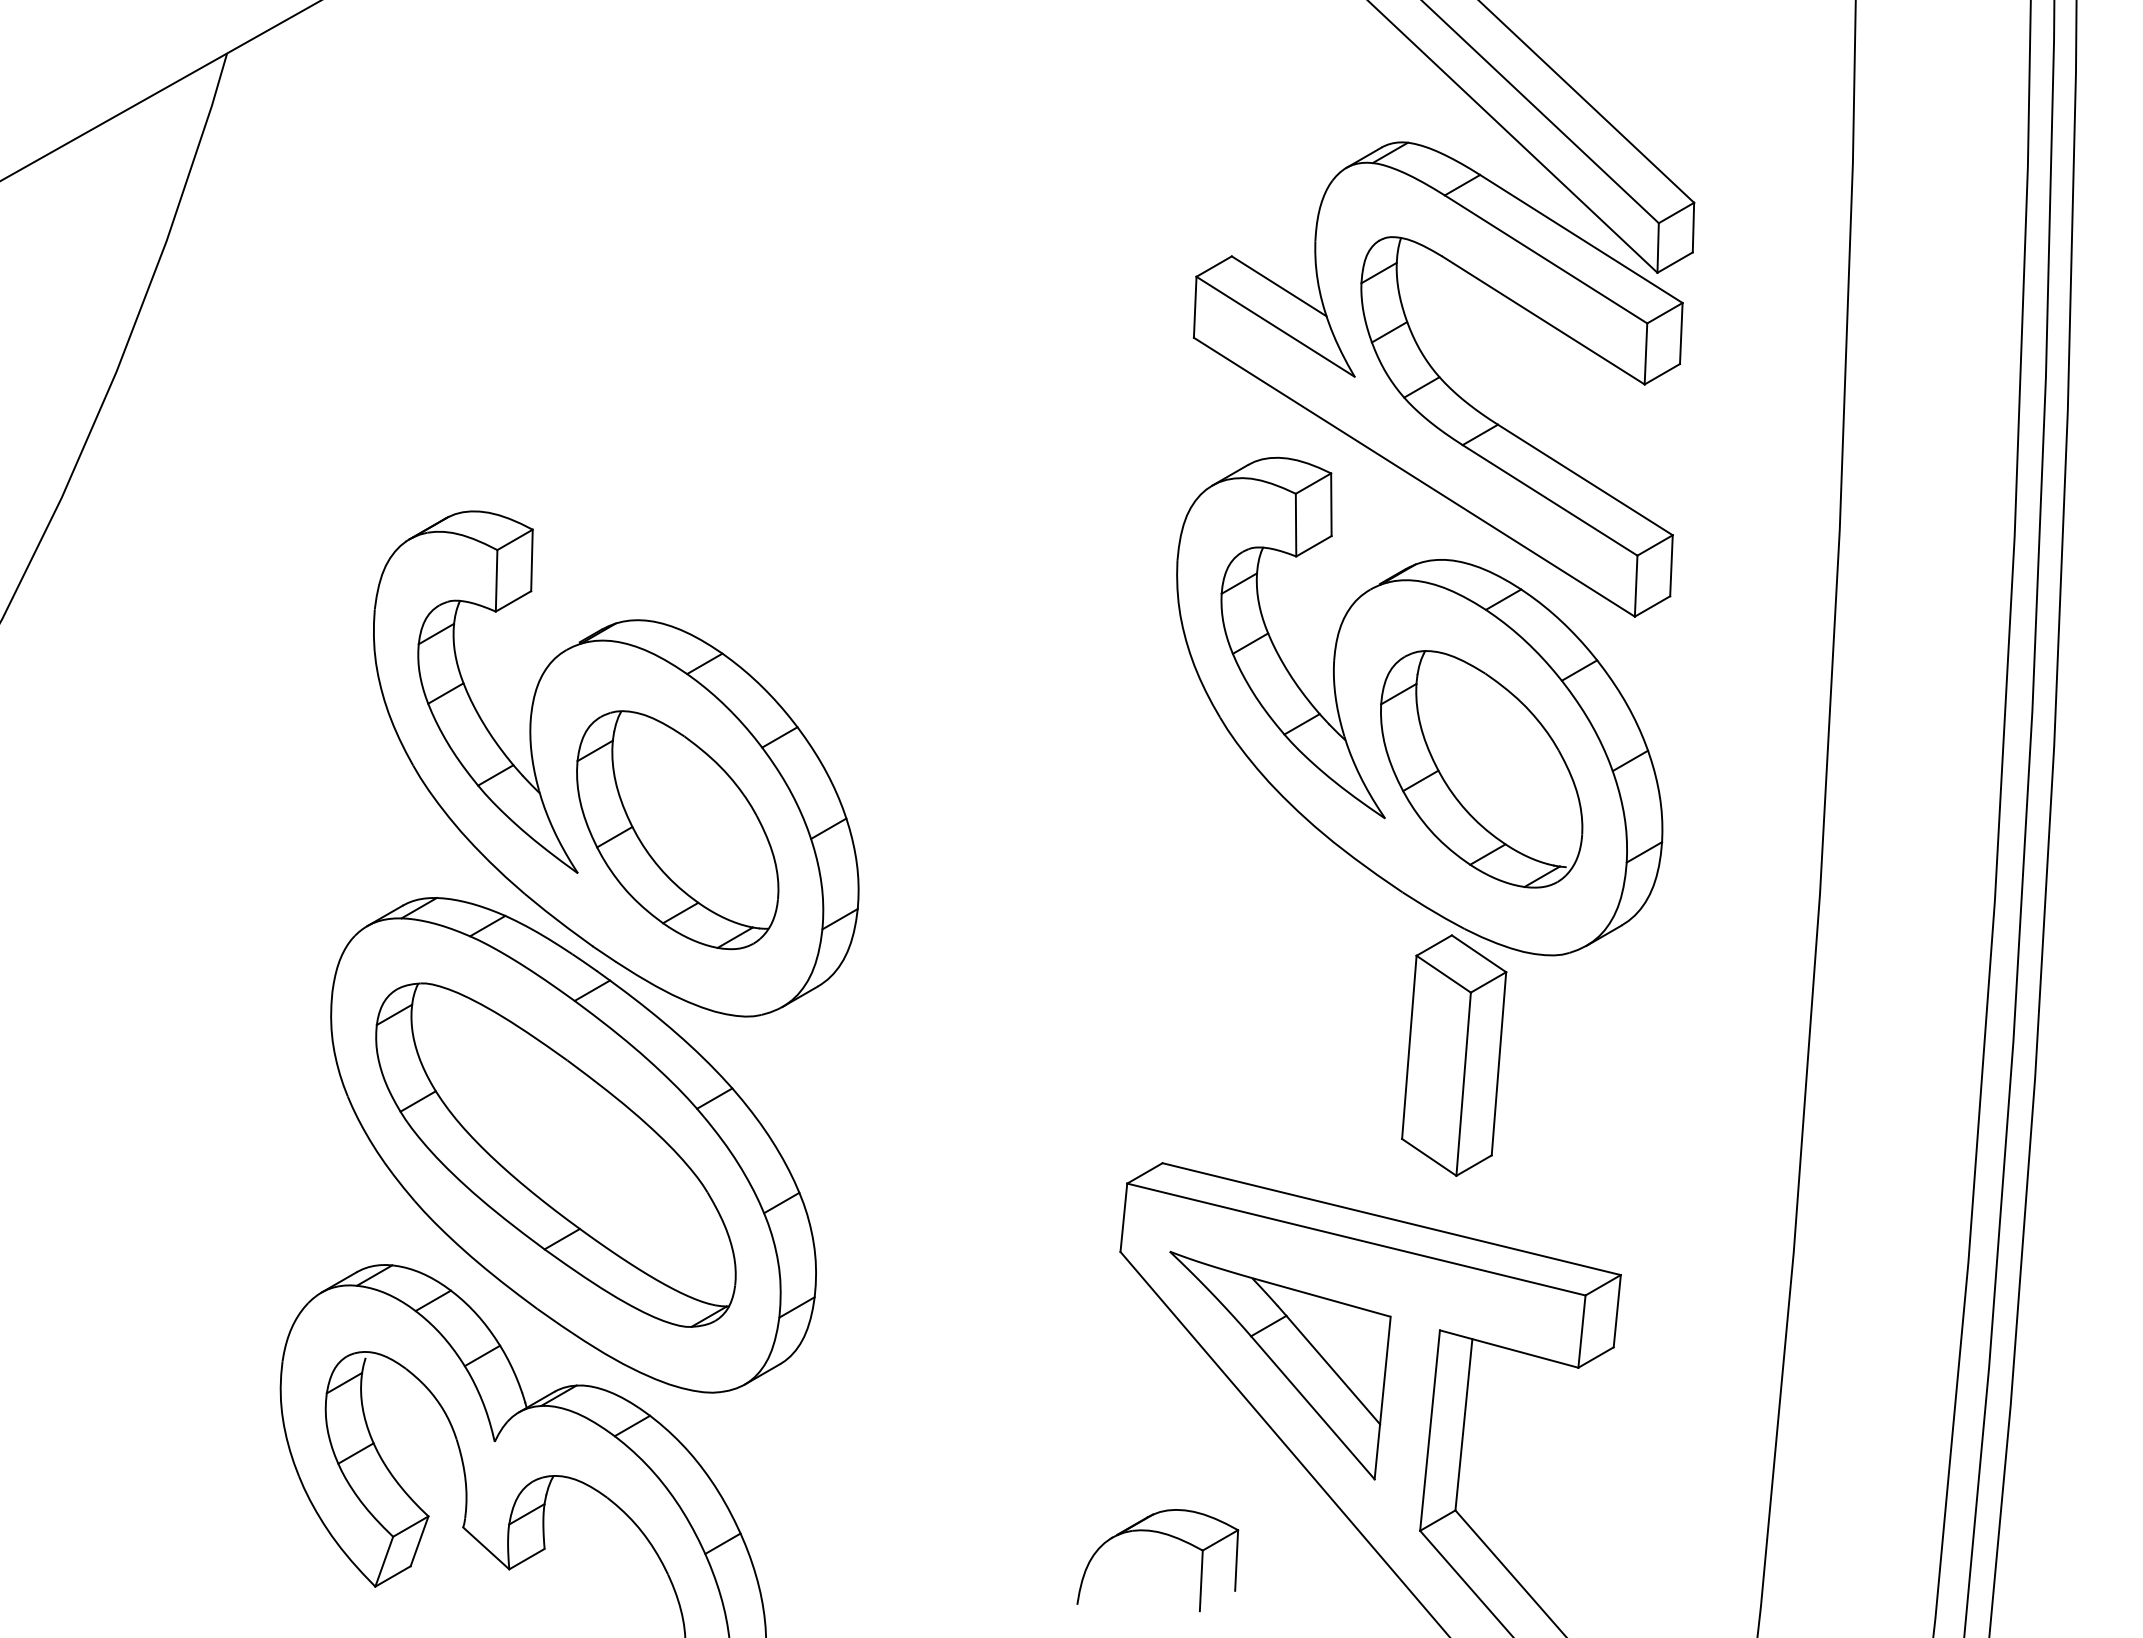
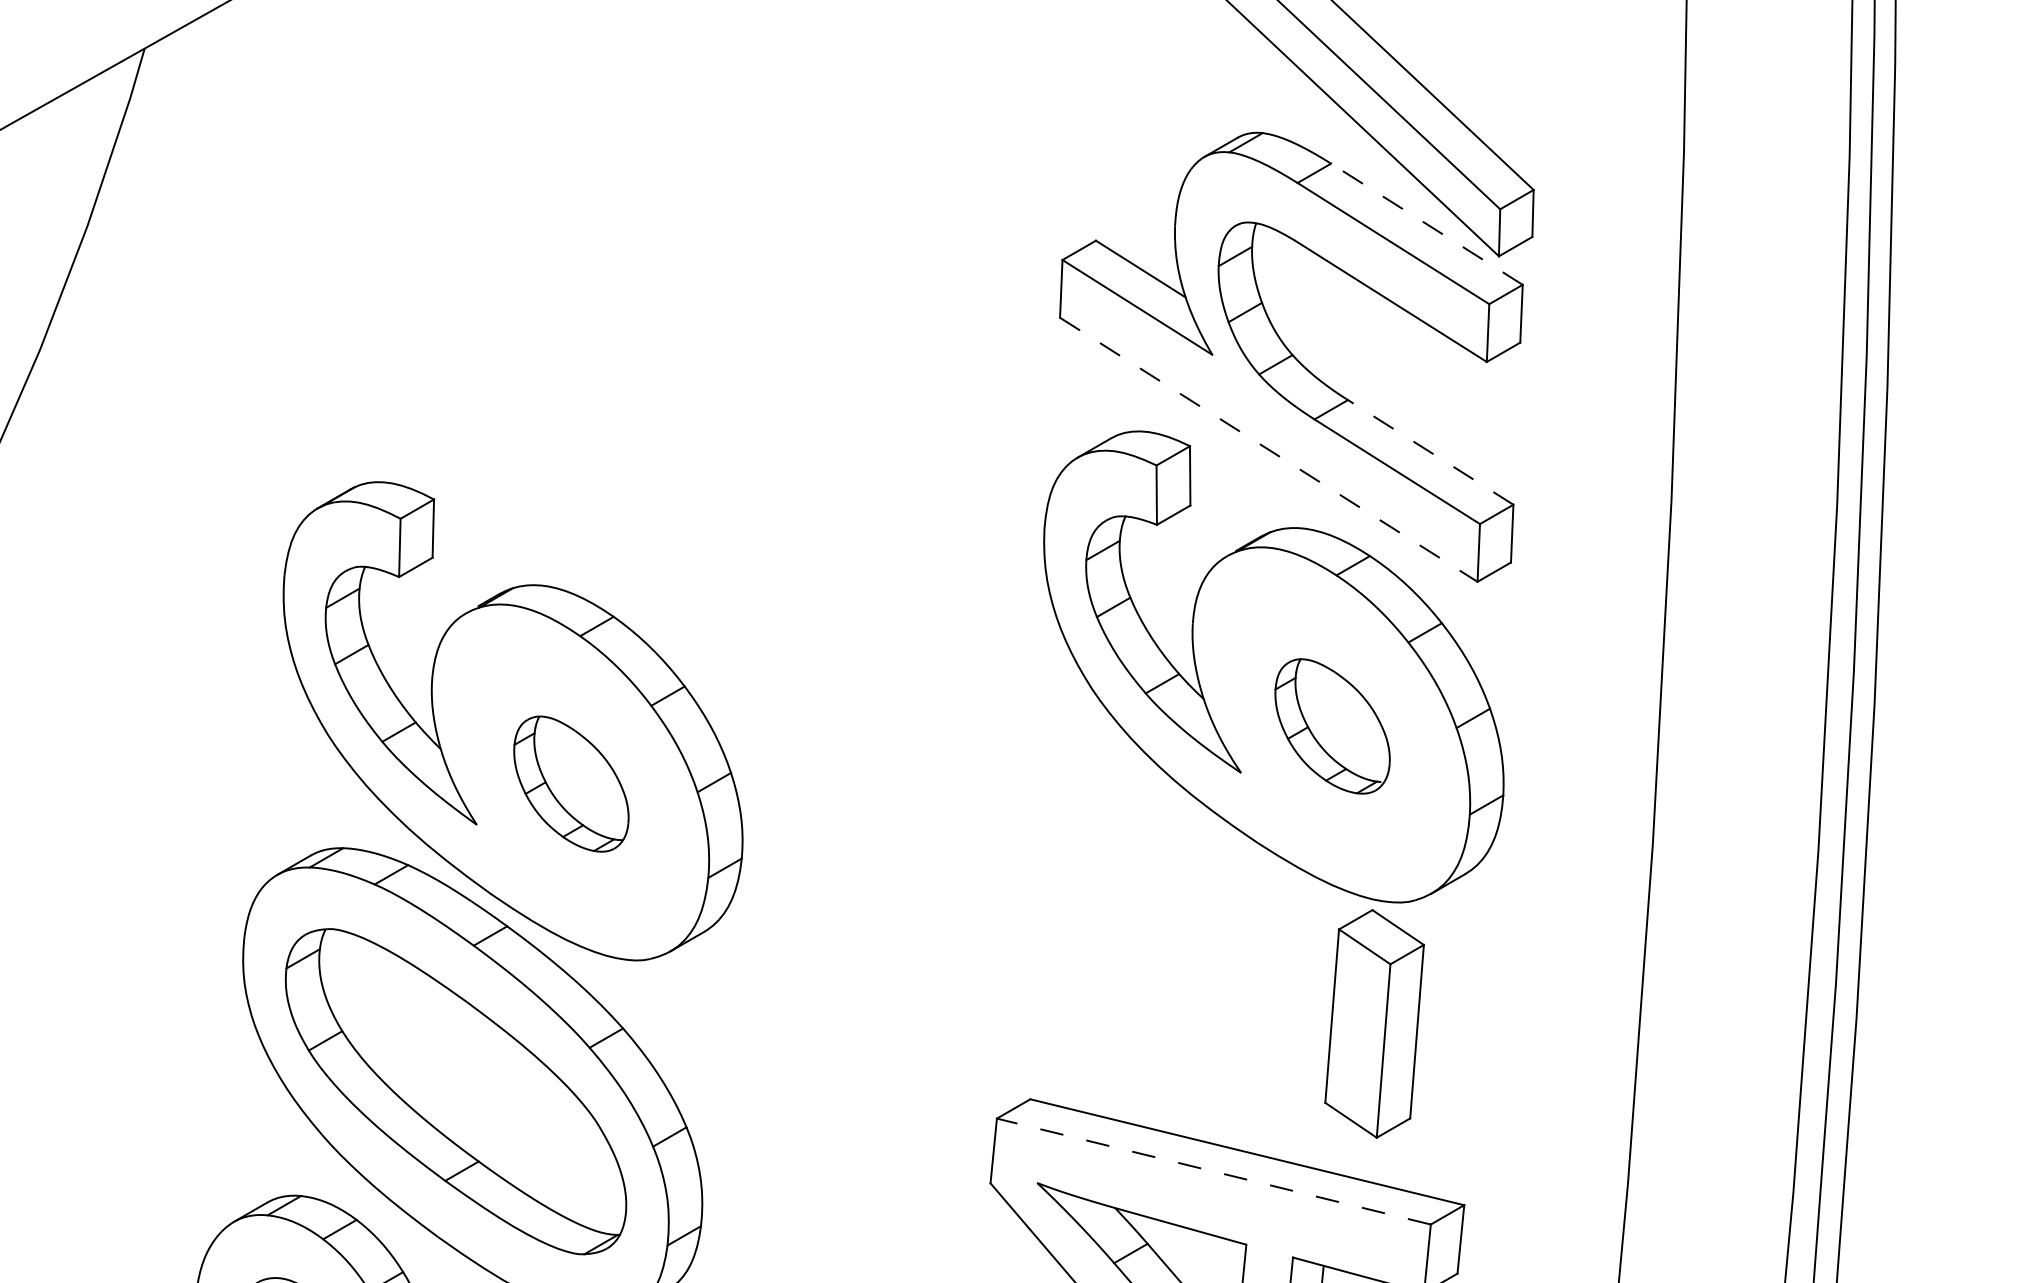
line: (1581, 239) -> (1427, 224), solid -> dashed
line: (1414, 477) -> (1268, 450), solid -> dashed
line: (1584, 479) -> (1429, 451), solid -> dashed
part: (1481, 769) -> (1332, 726), size x0.6
part: (677, 830) -> (571, 784), size x0.6
part: (1454, 1055) -> (1374, 1023), moved
line: (1356, 1239) -> (1213, 1171), solid -> dashed

